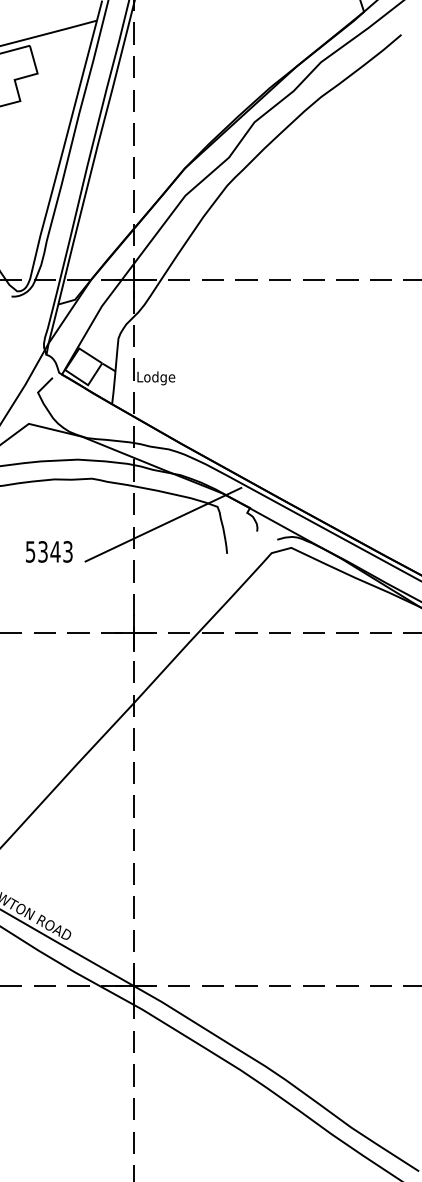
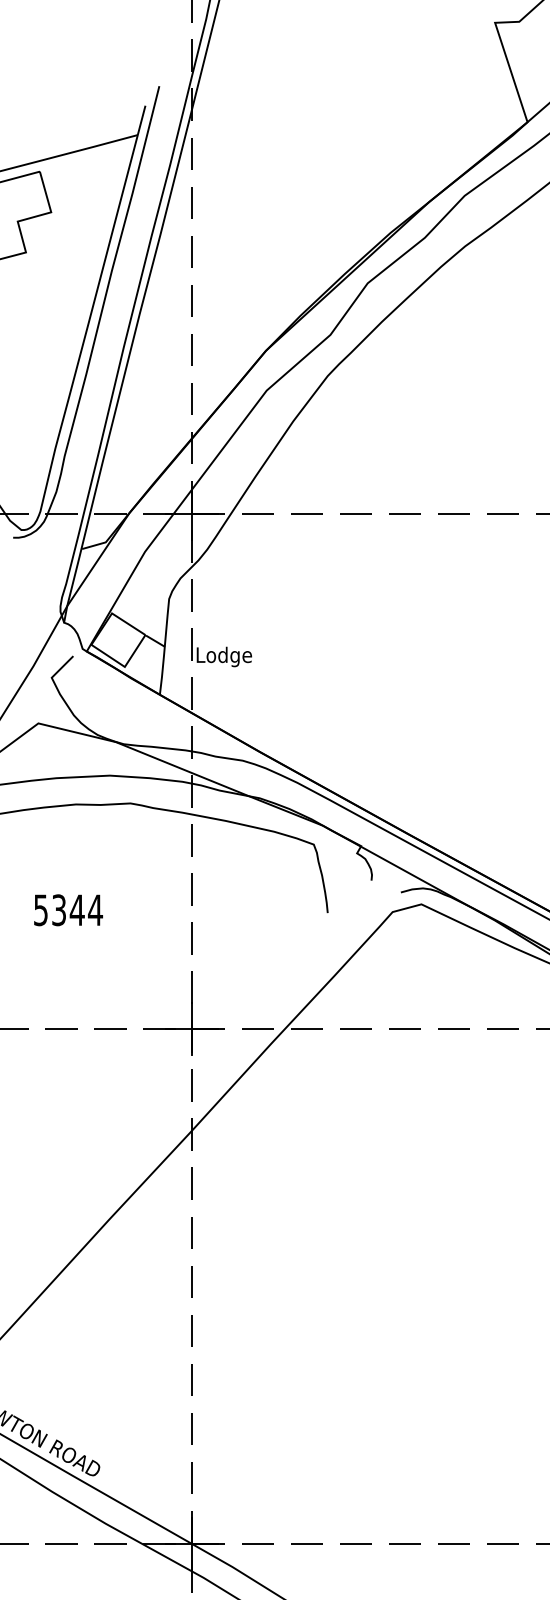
line: (163, 524) -> (234, 870), removed
text: (67, 551) -> (94, 909), 5343 -> 5344

